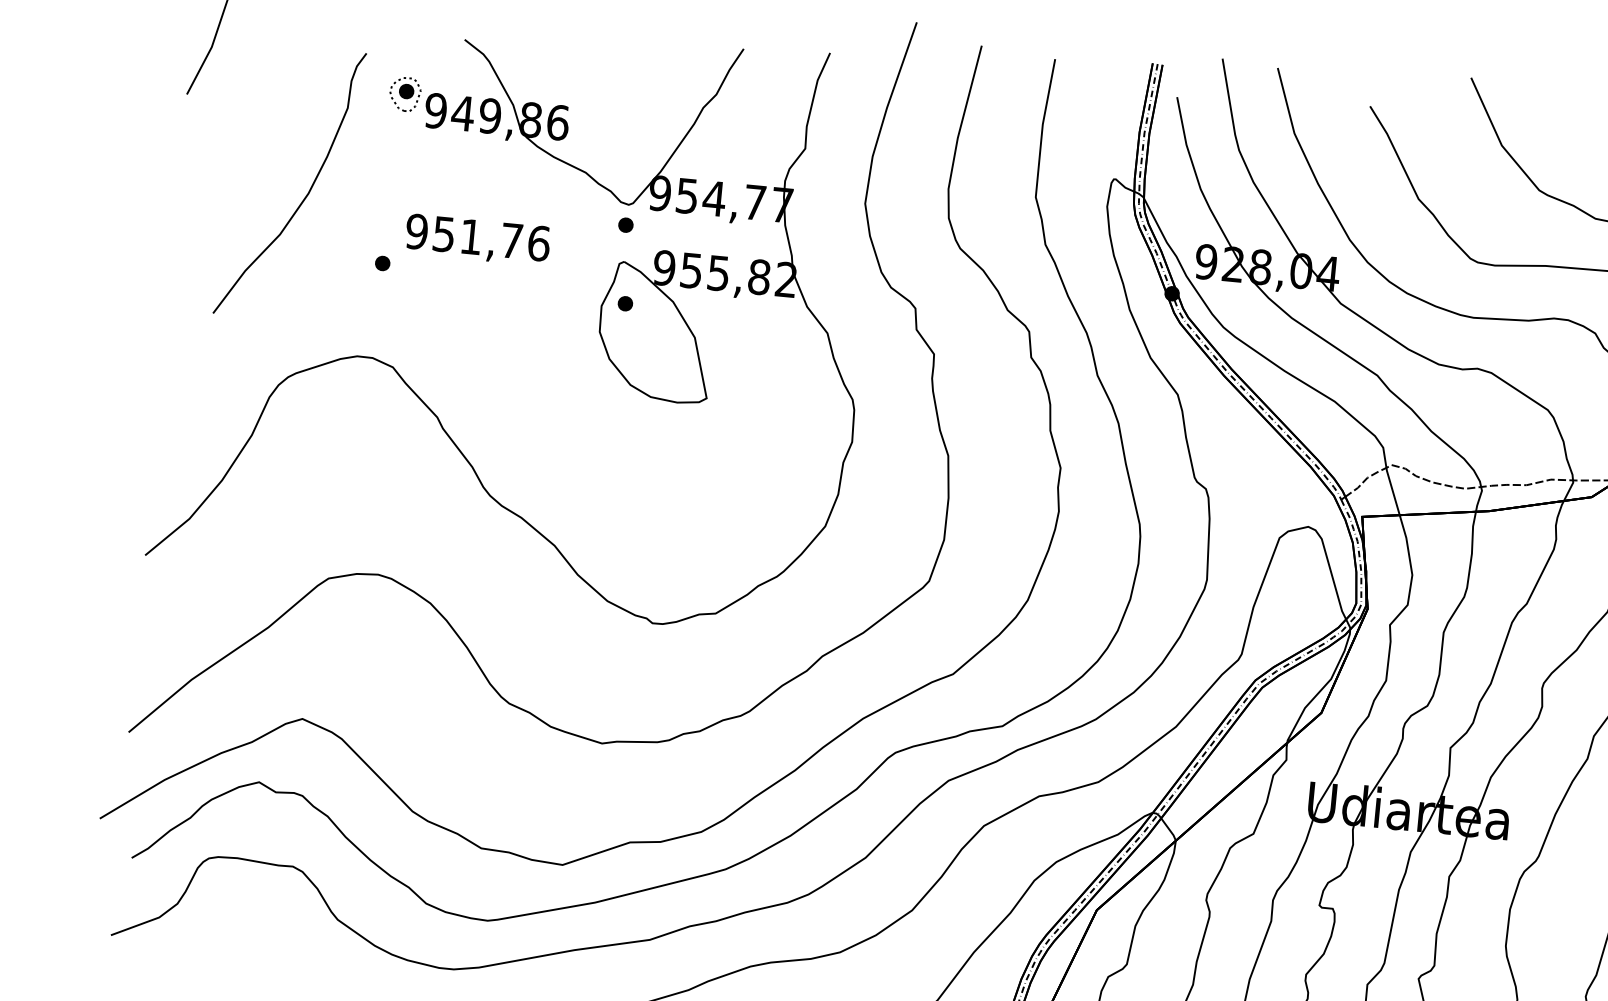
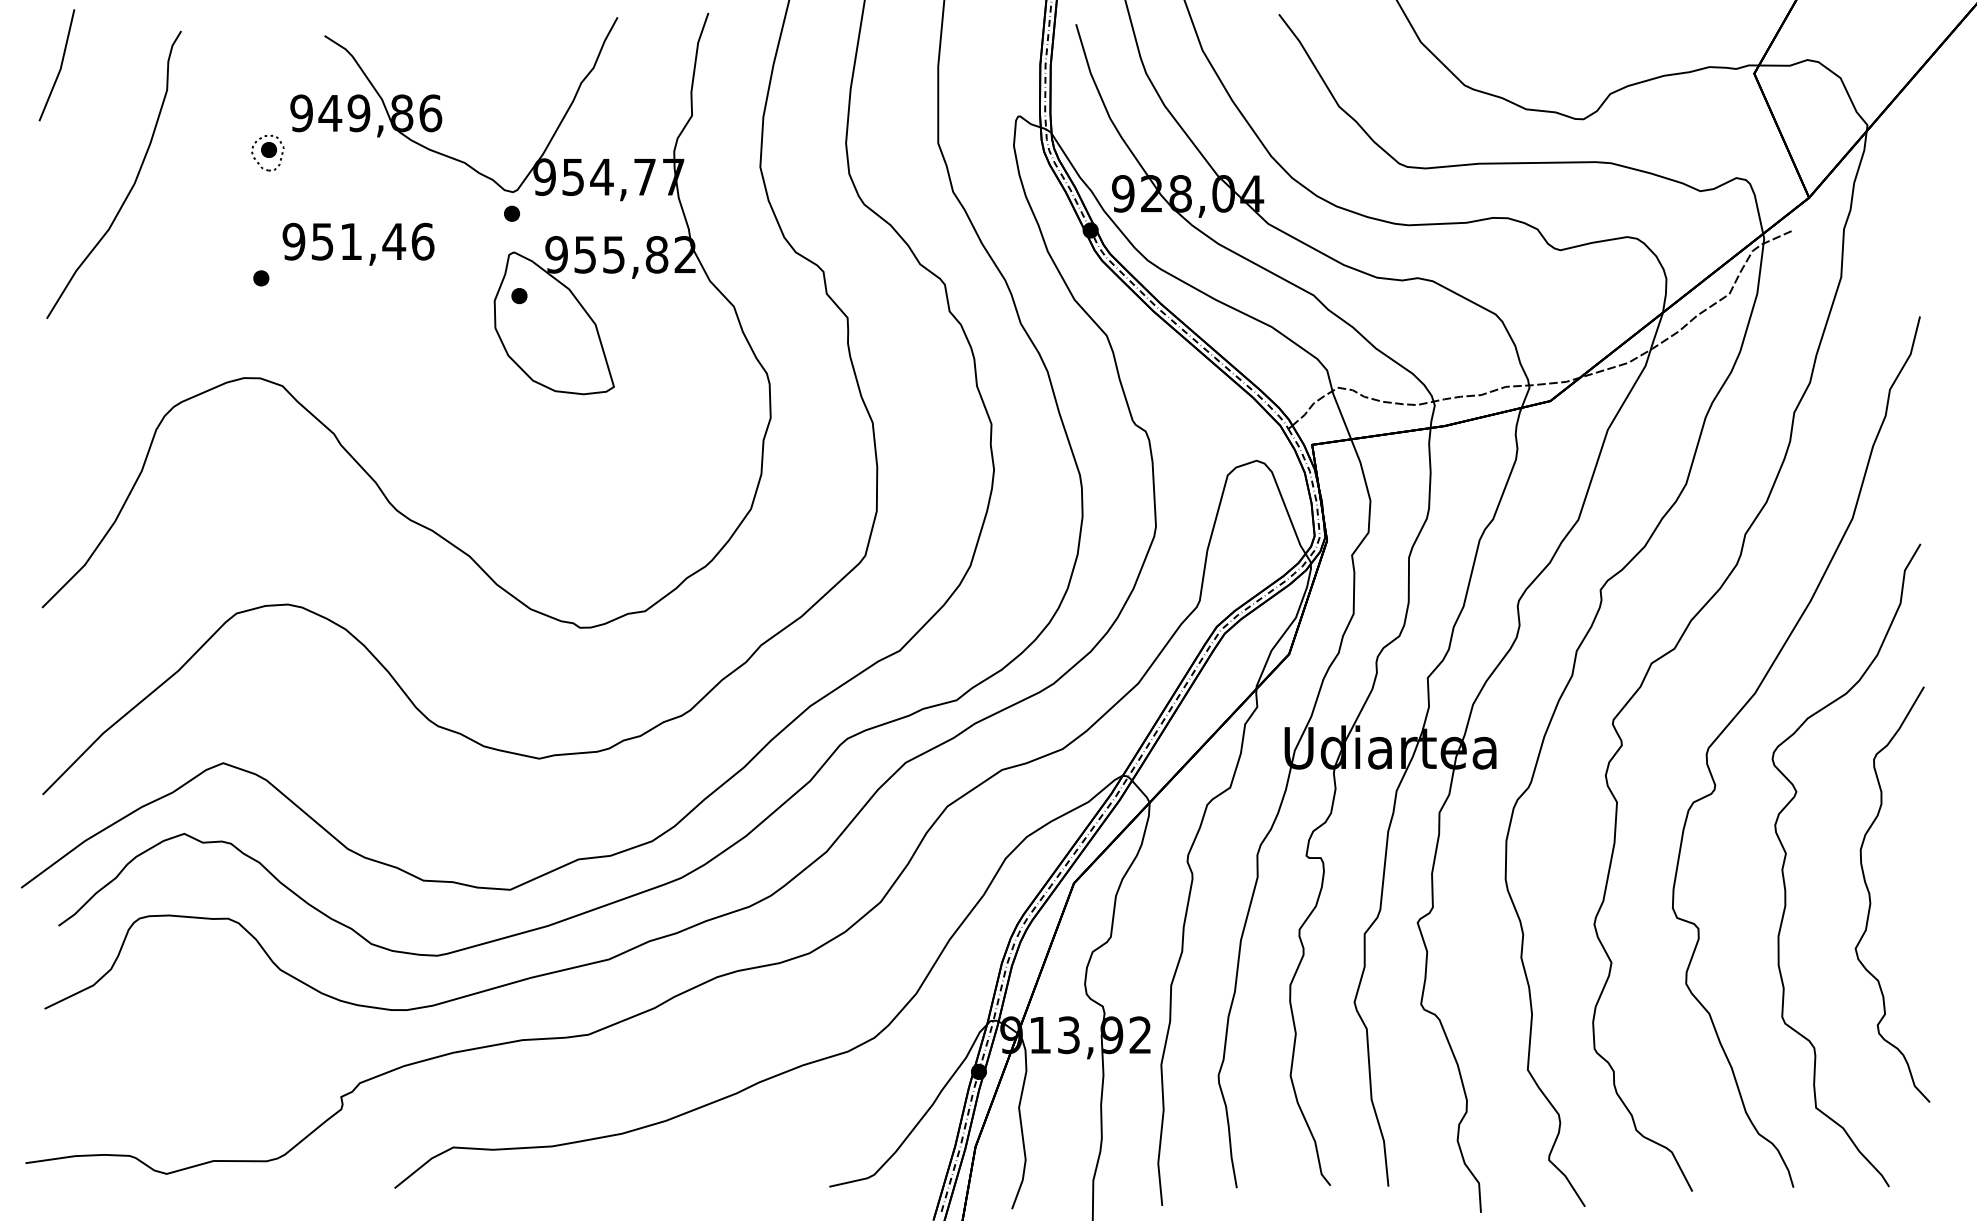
part: (404, 94) -> (267, 153), moved
curve: (308, 190) -> (134, 180), moved
text: (512, 240) -> (394, 241), 951,76 -> 951,46

